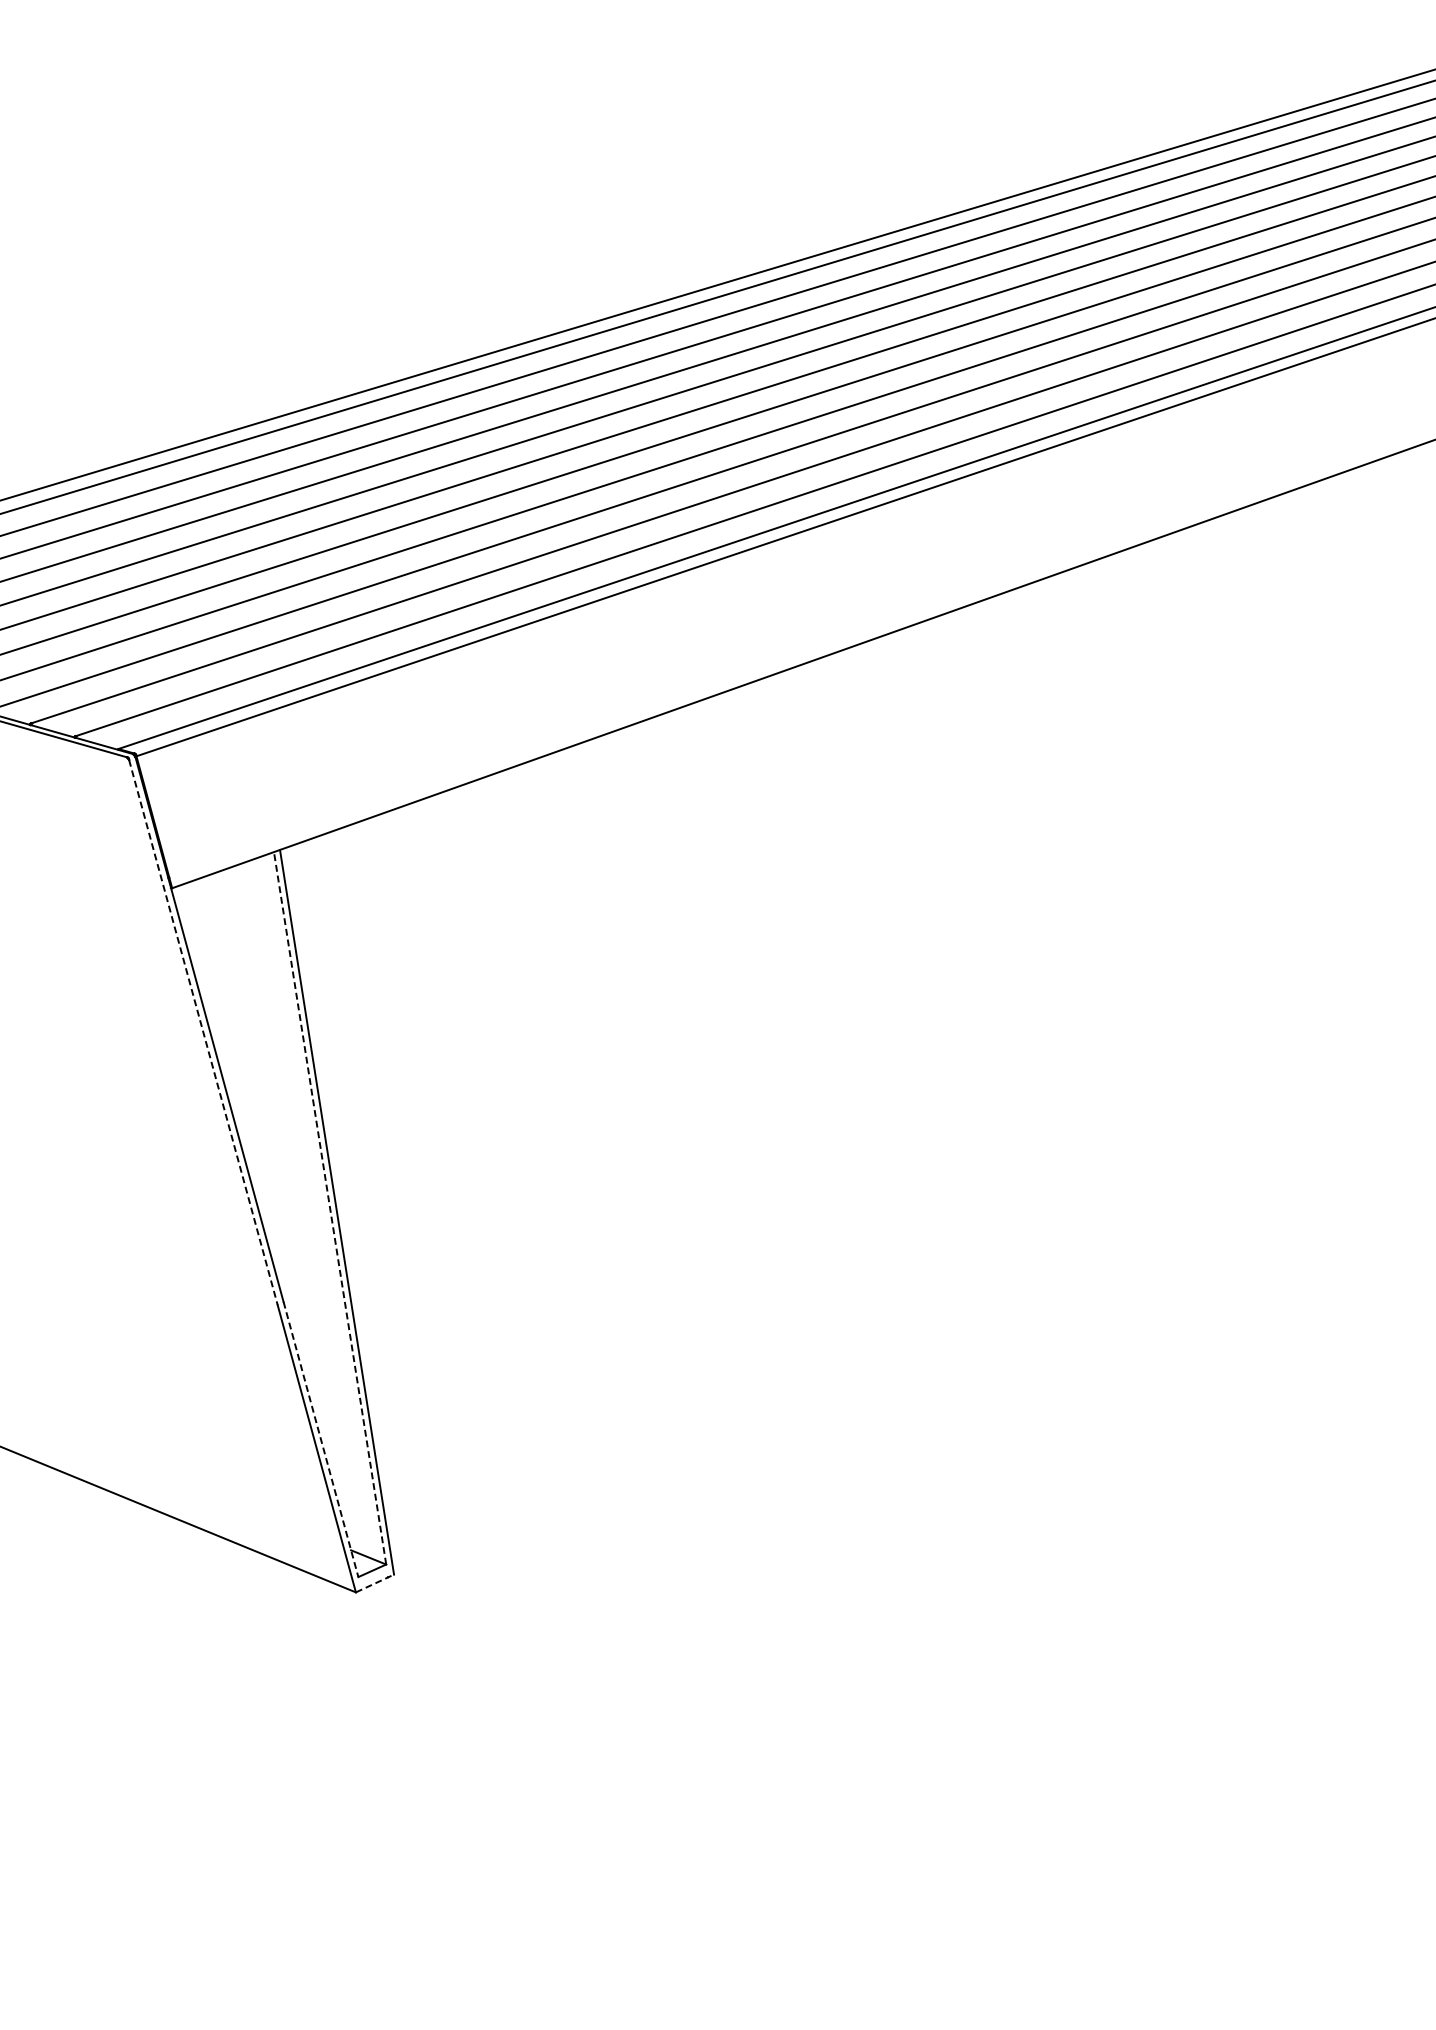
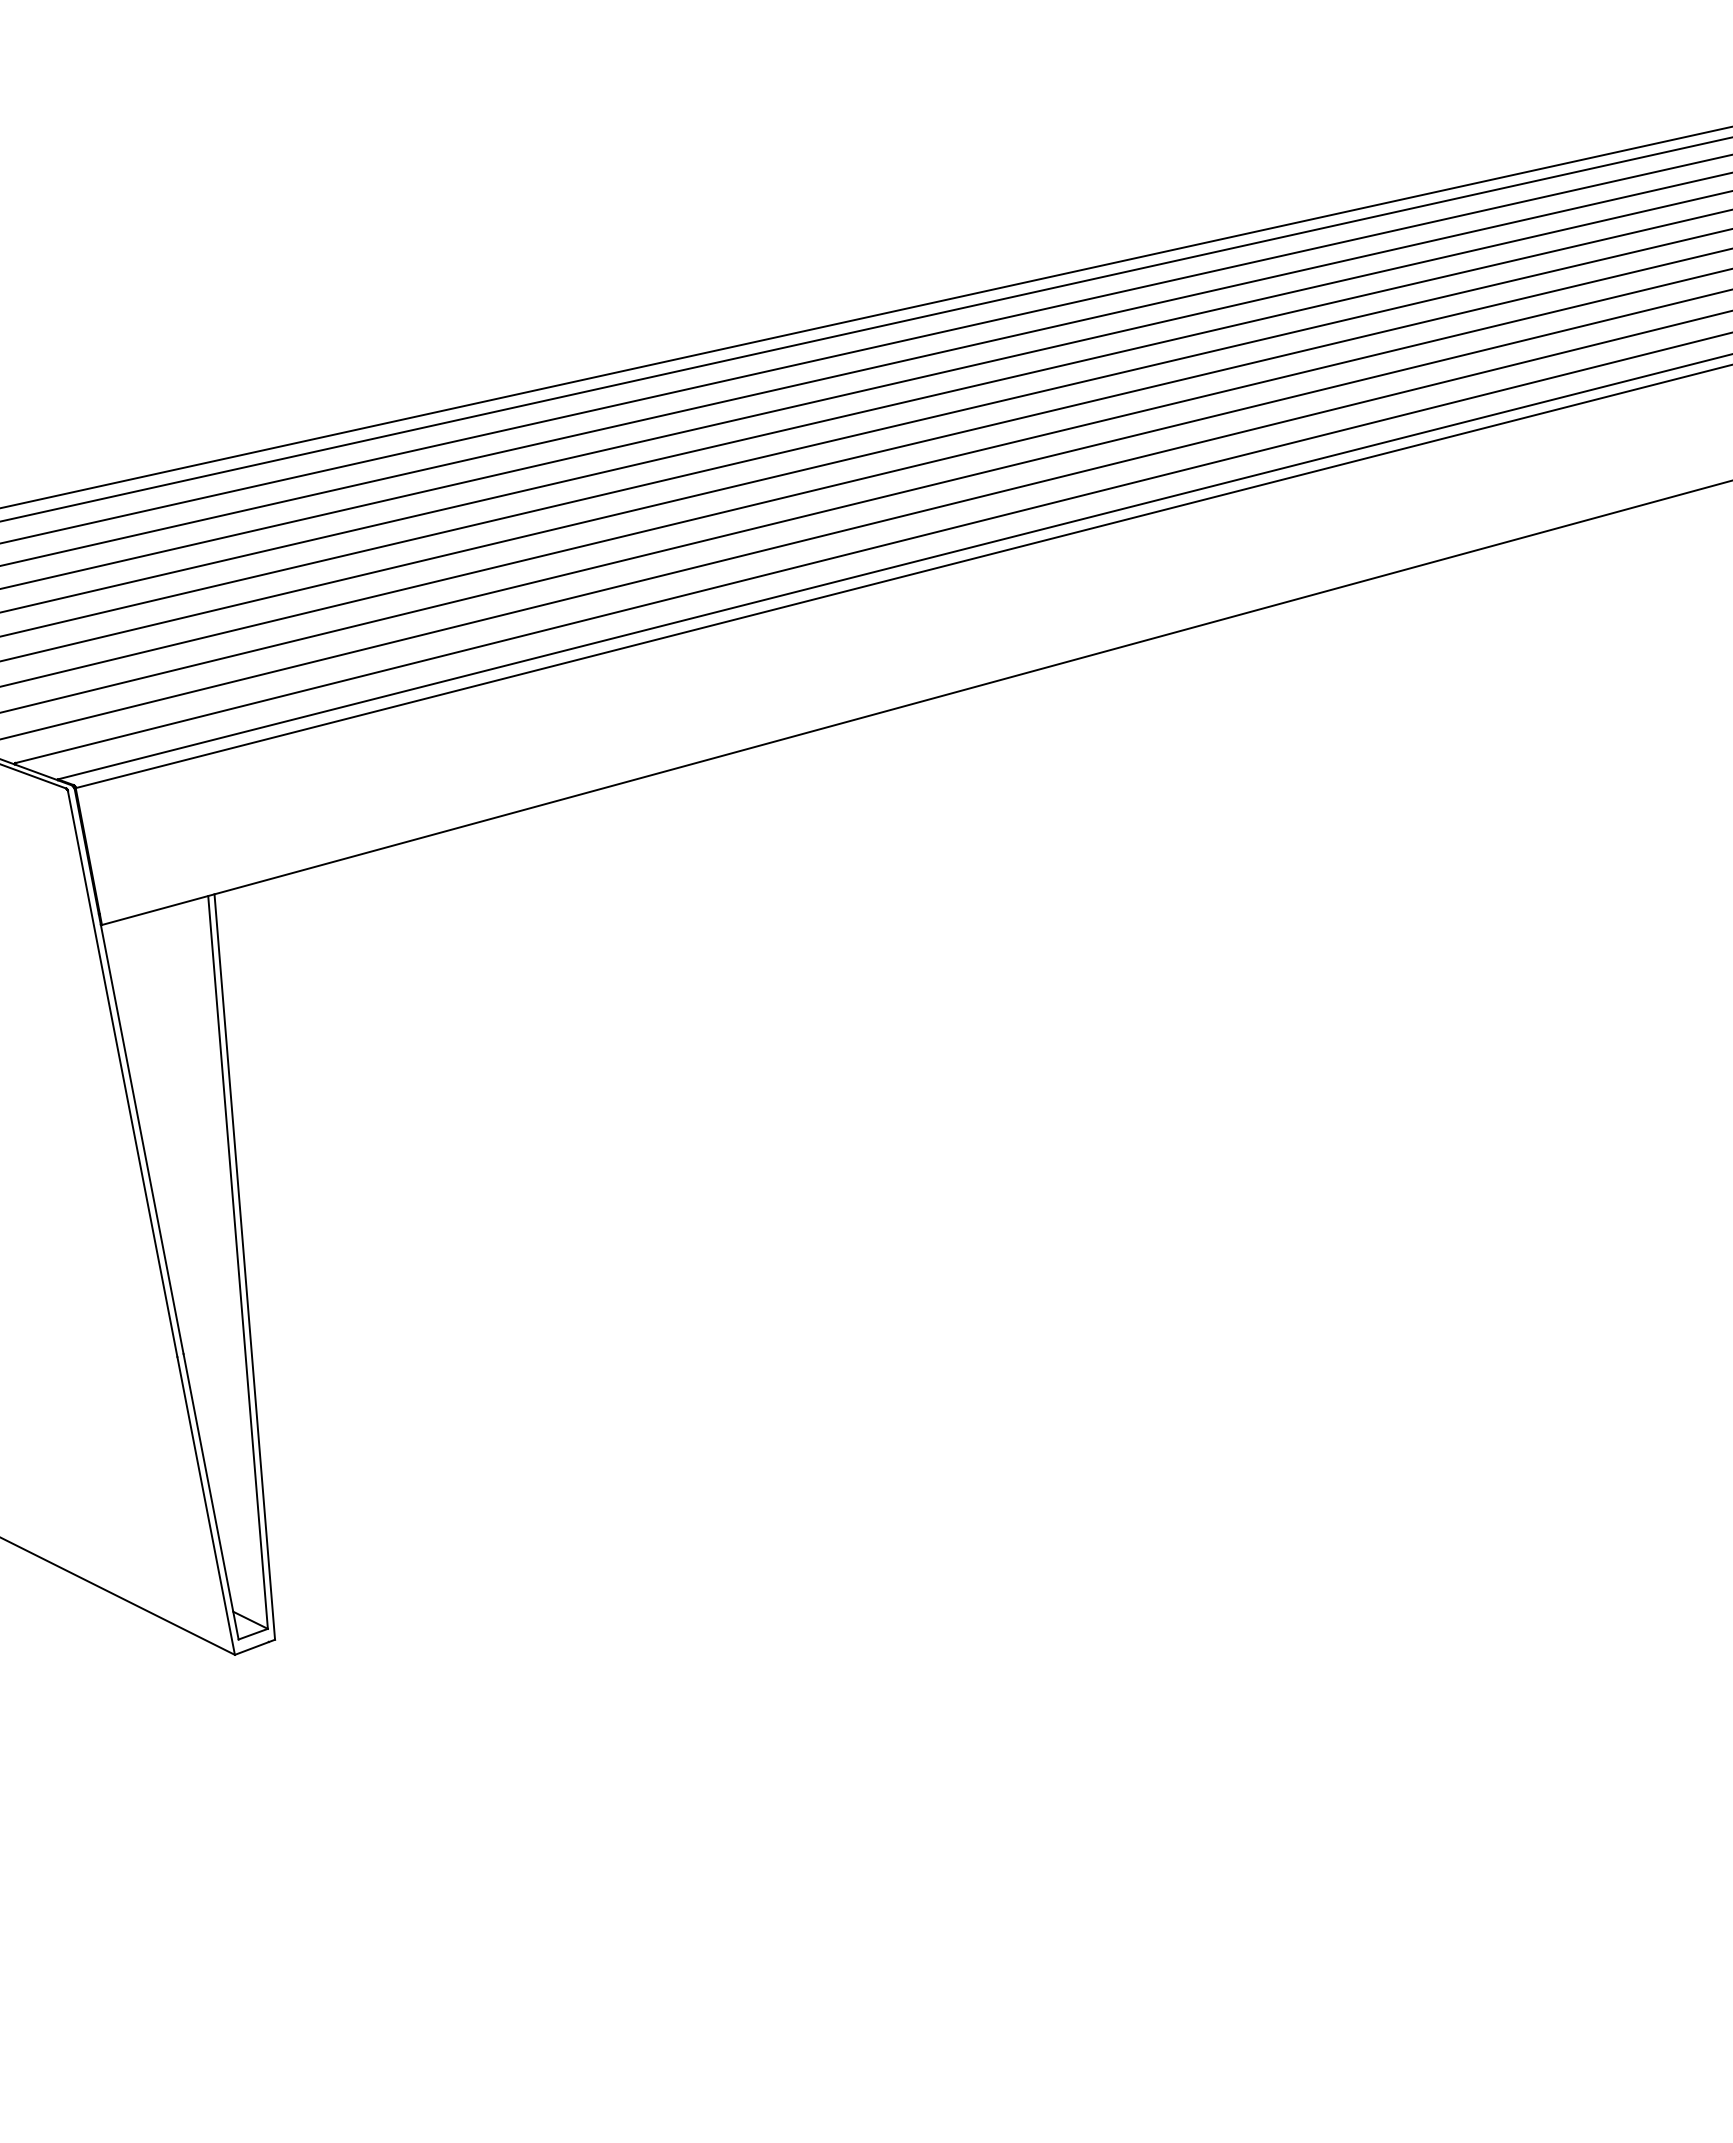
line: (203, 1032) -> (122, 1074), dashed -> solid
line: (330, 1208) -> (238, 1262), dashed -> solid
line: (321, 1440) -> (211, 1497), dashed -> solid
line: (375, 1583) -> (255, 1647), dashed -> solid

